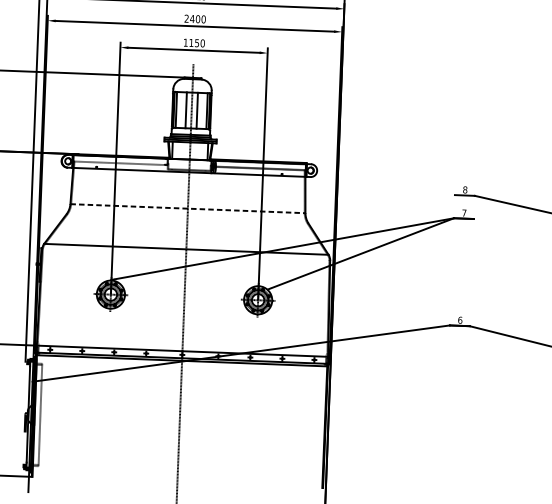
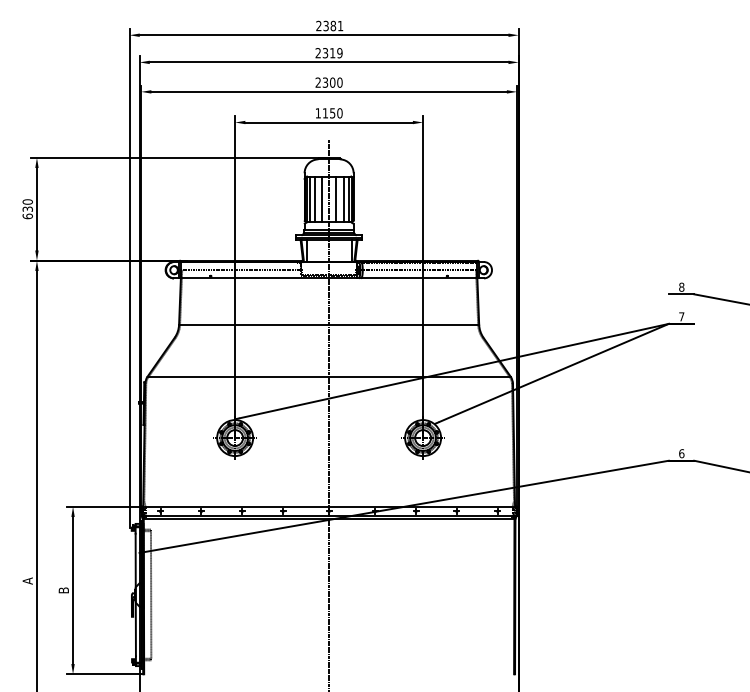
text: (192, 18) -> (325, 82), 2400 -> 2300
line: (180, 110) -> (314, 199), added
line: (202, 111) -> (343, 199), added
line: (188, 208) -> (329, 324), dashed -> solid

